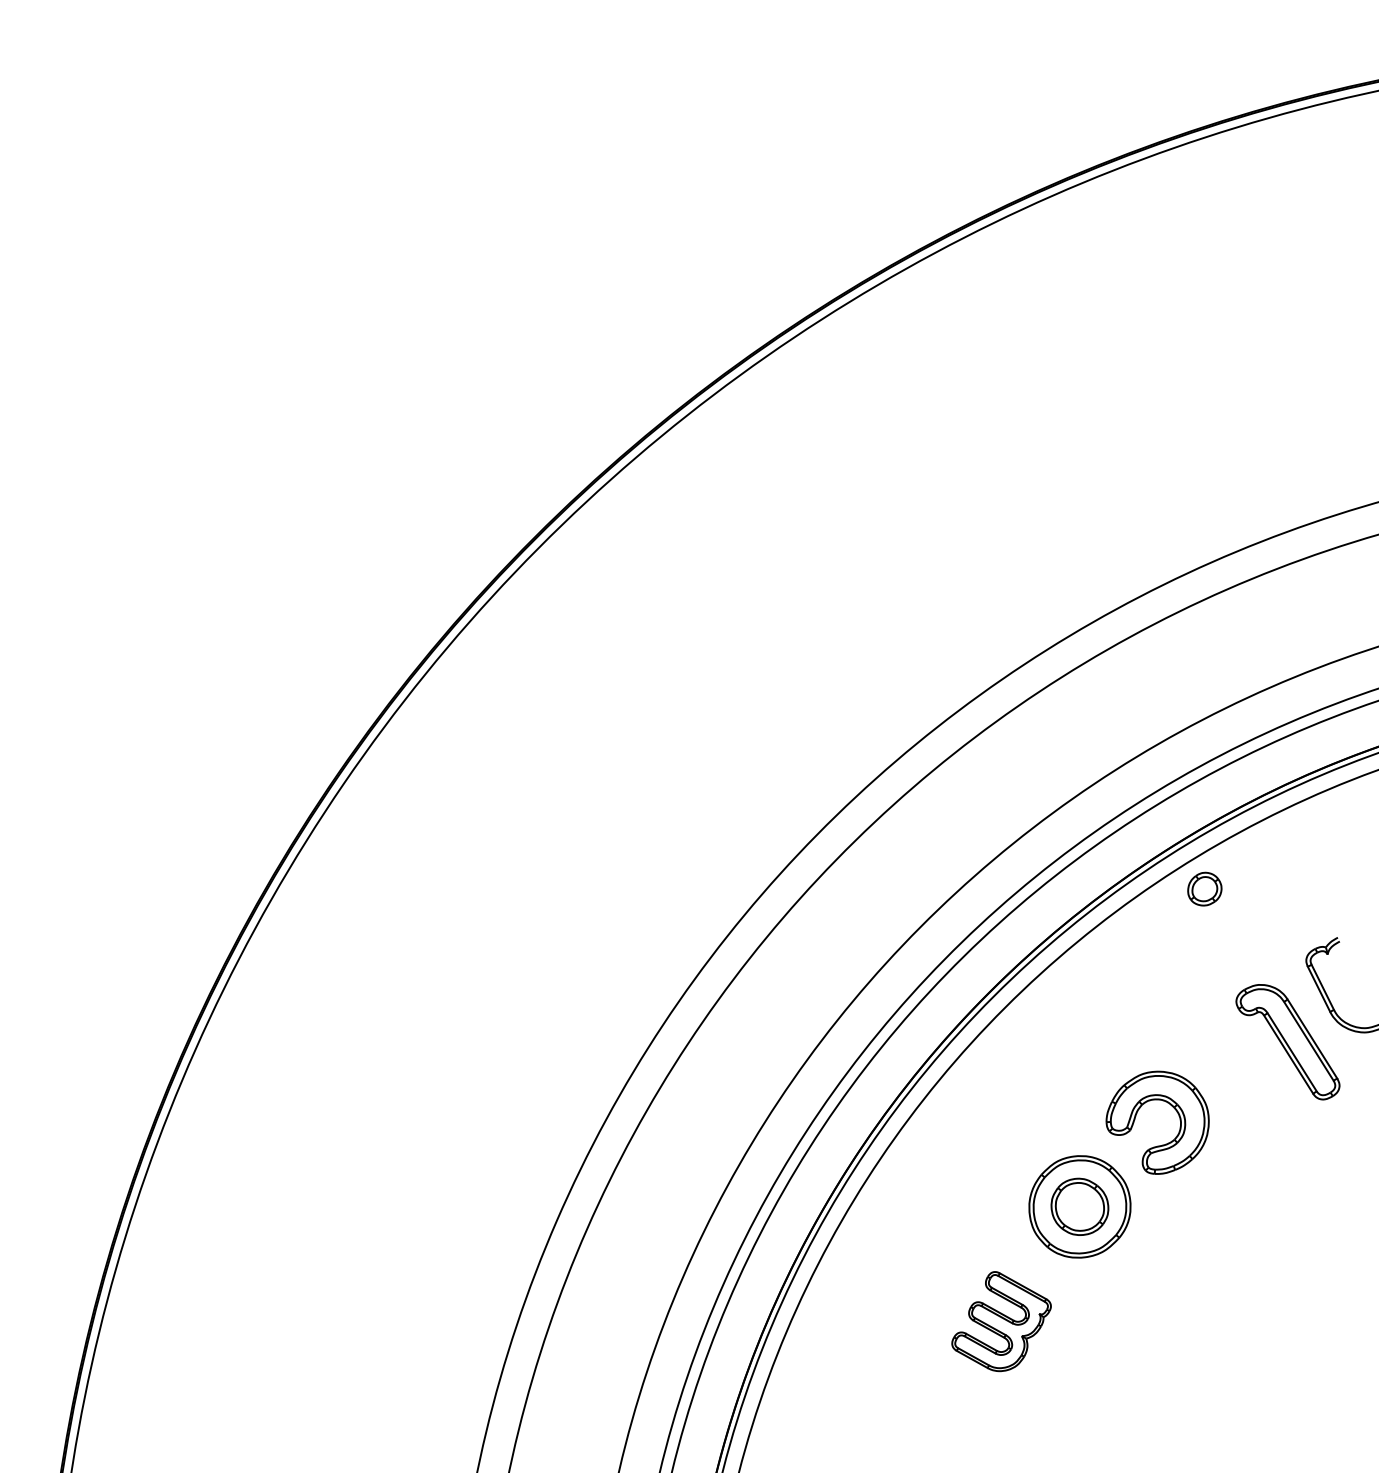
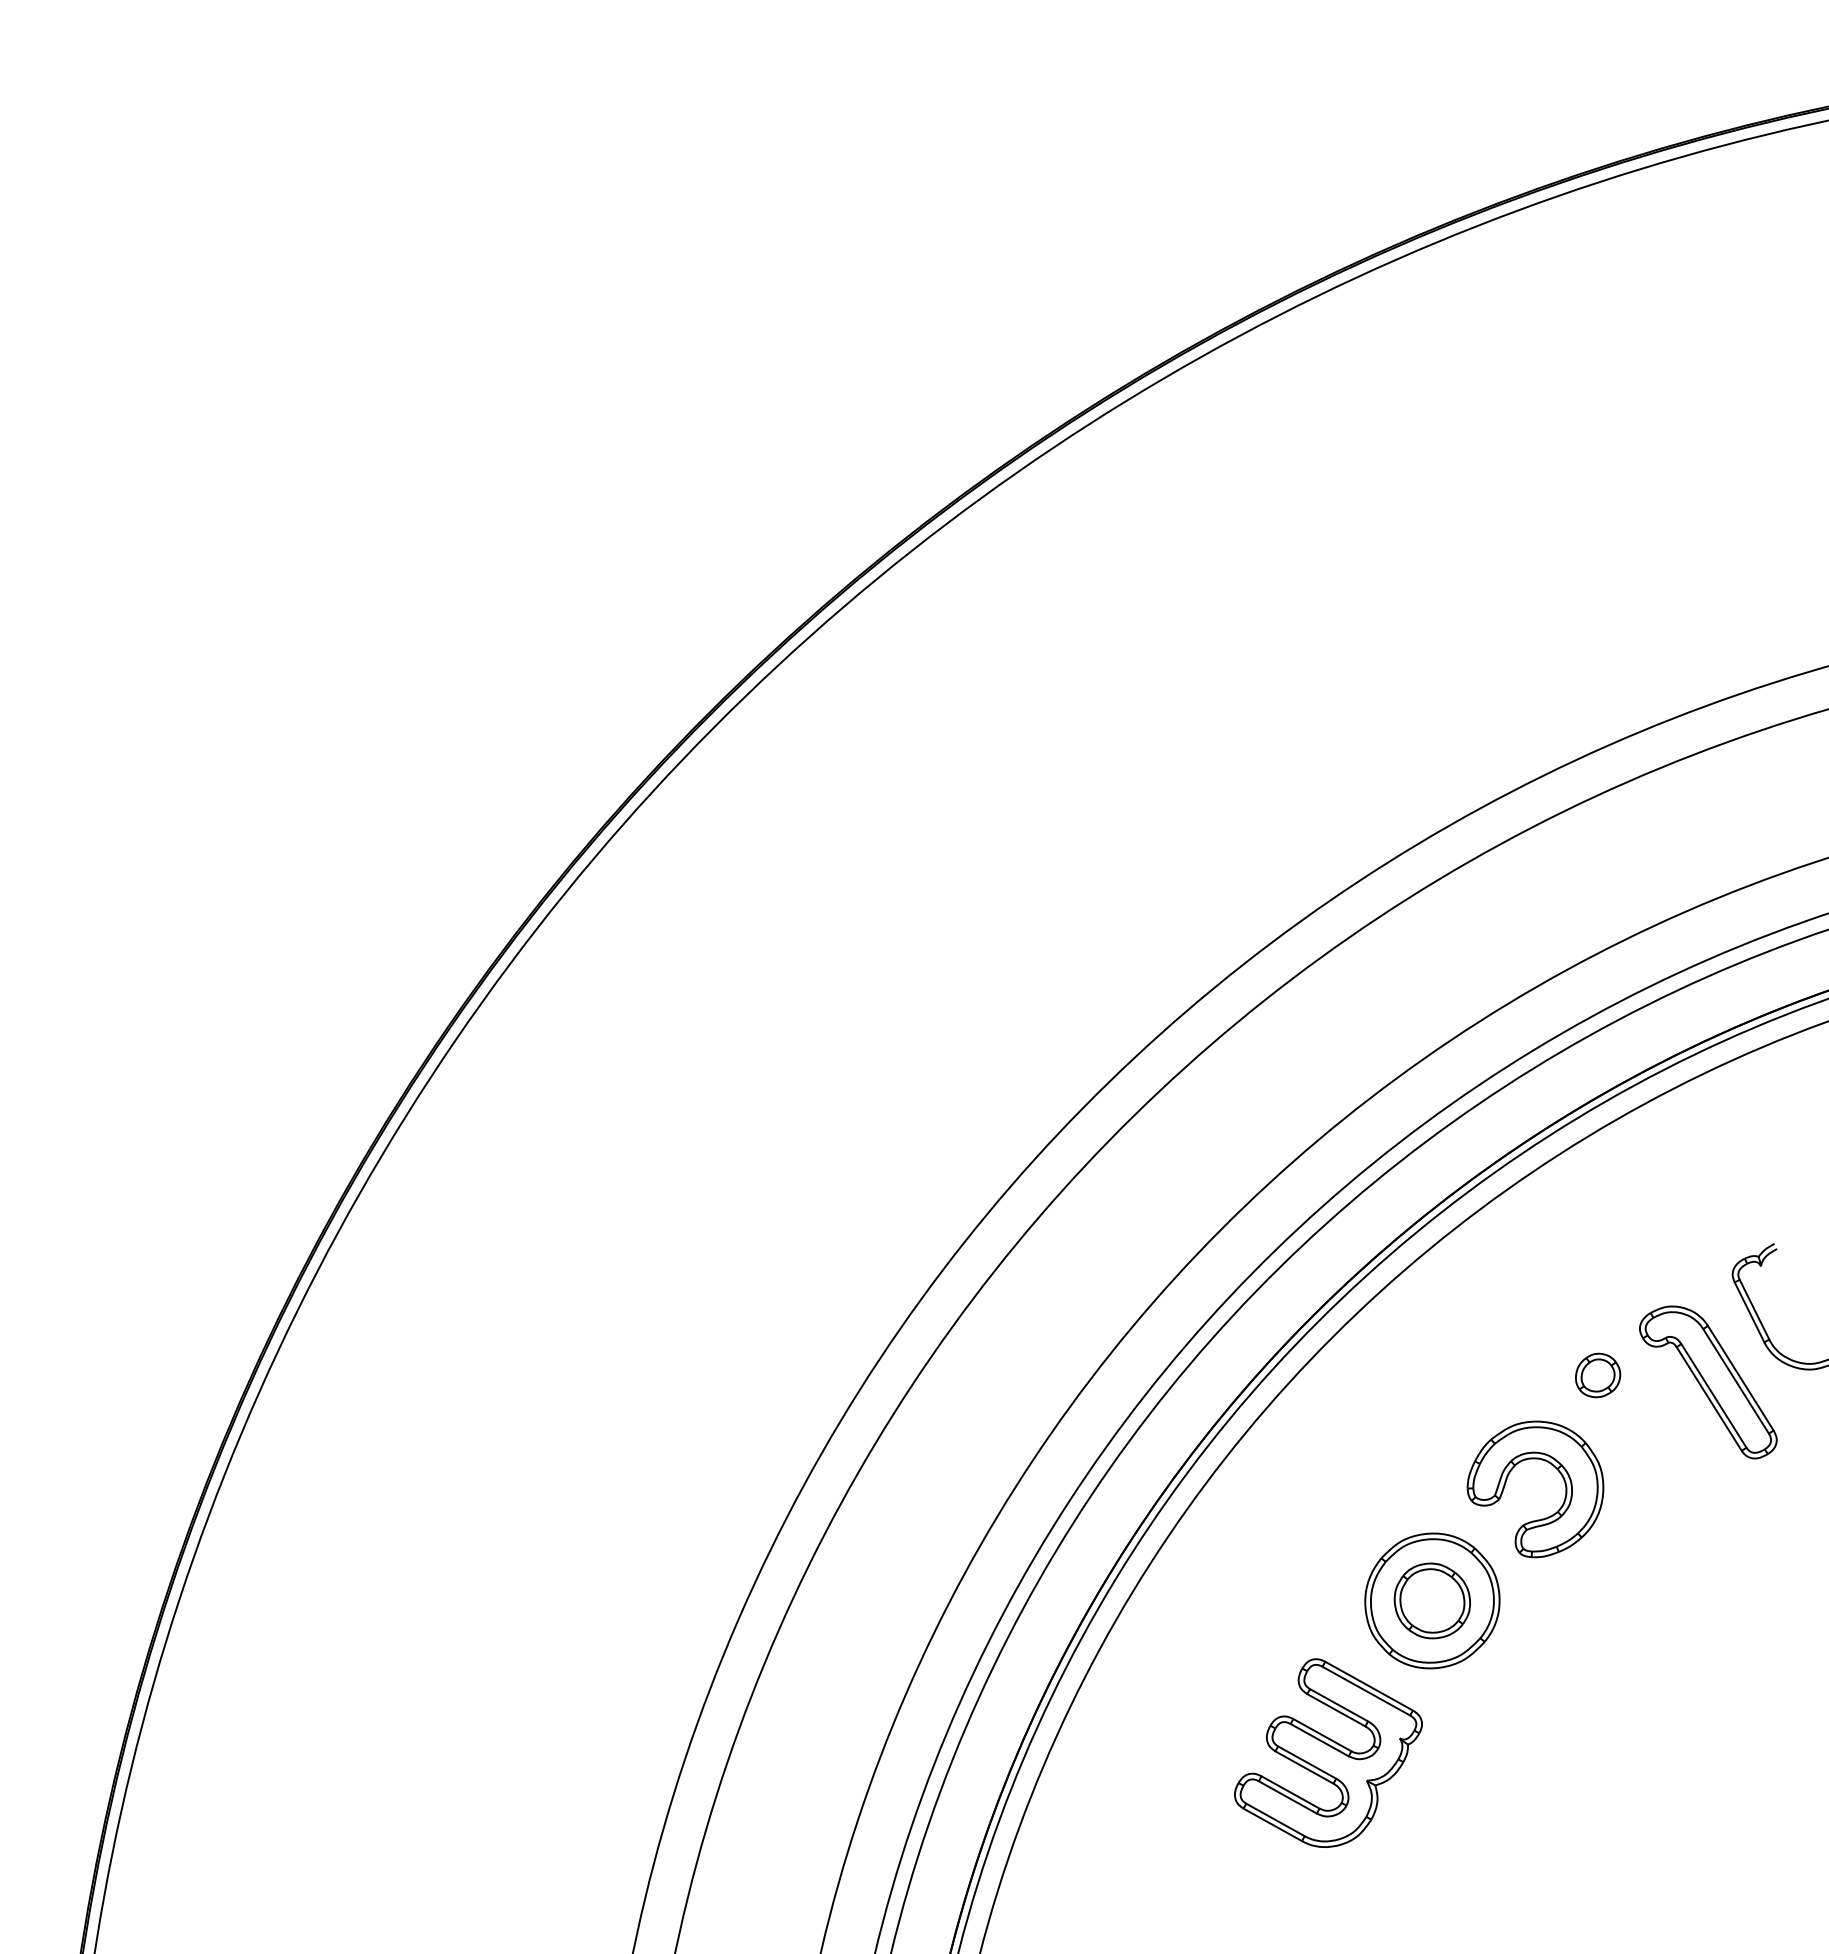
part: (1205, 889) -> (1598, 1375), moved
part: (1001, 1321) -> (1328, 1752), size x1.43

